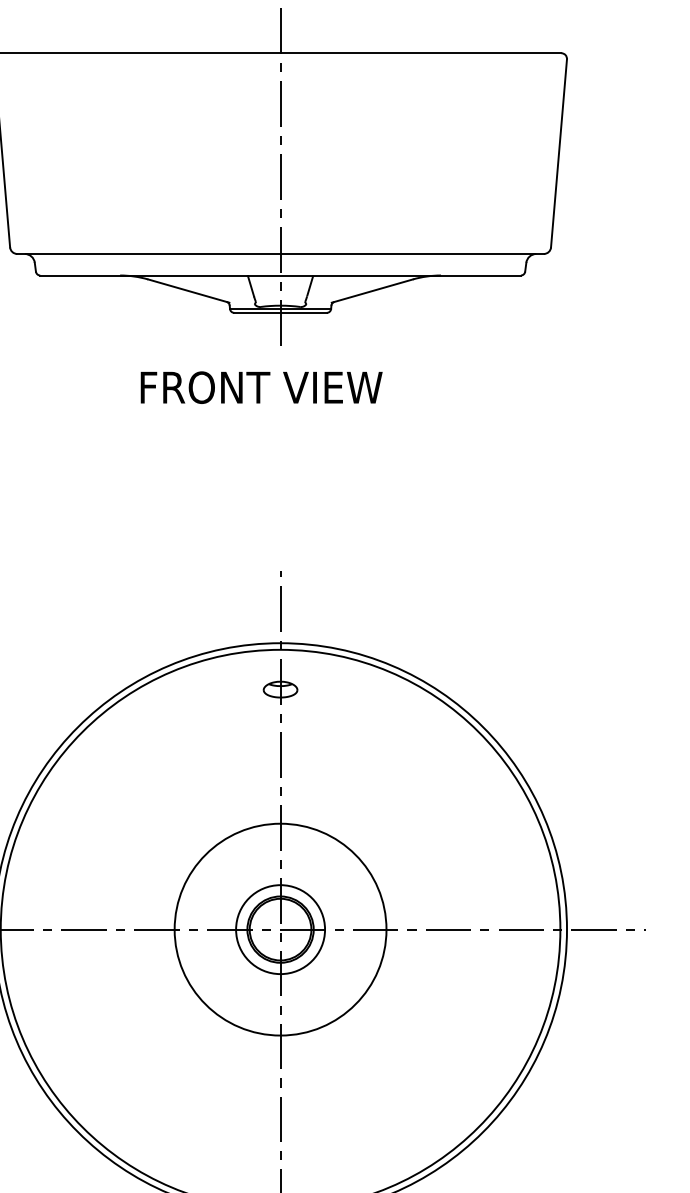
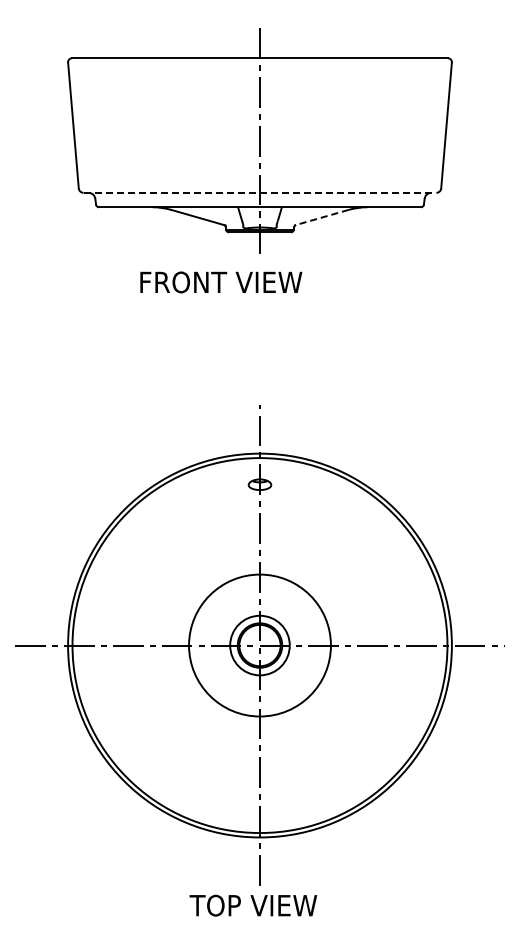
line: (281, 253) -> (260, 192), solid -> dashed
line: (372, 290) -> (321, 217), solid -> dashed
text: (261, 387) -> (221, 282), moved

